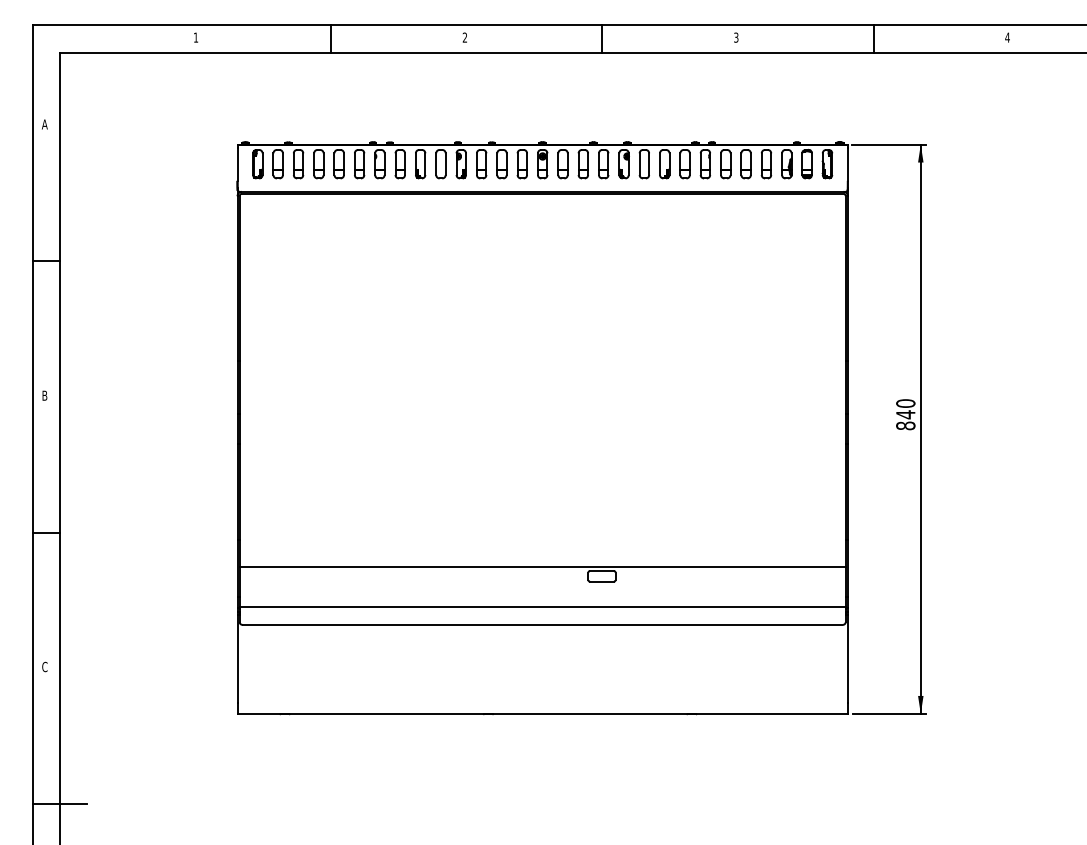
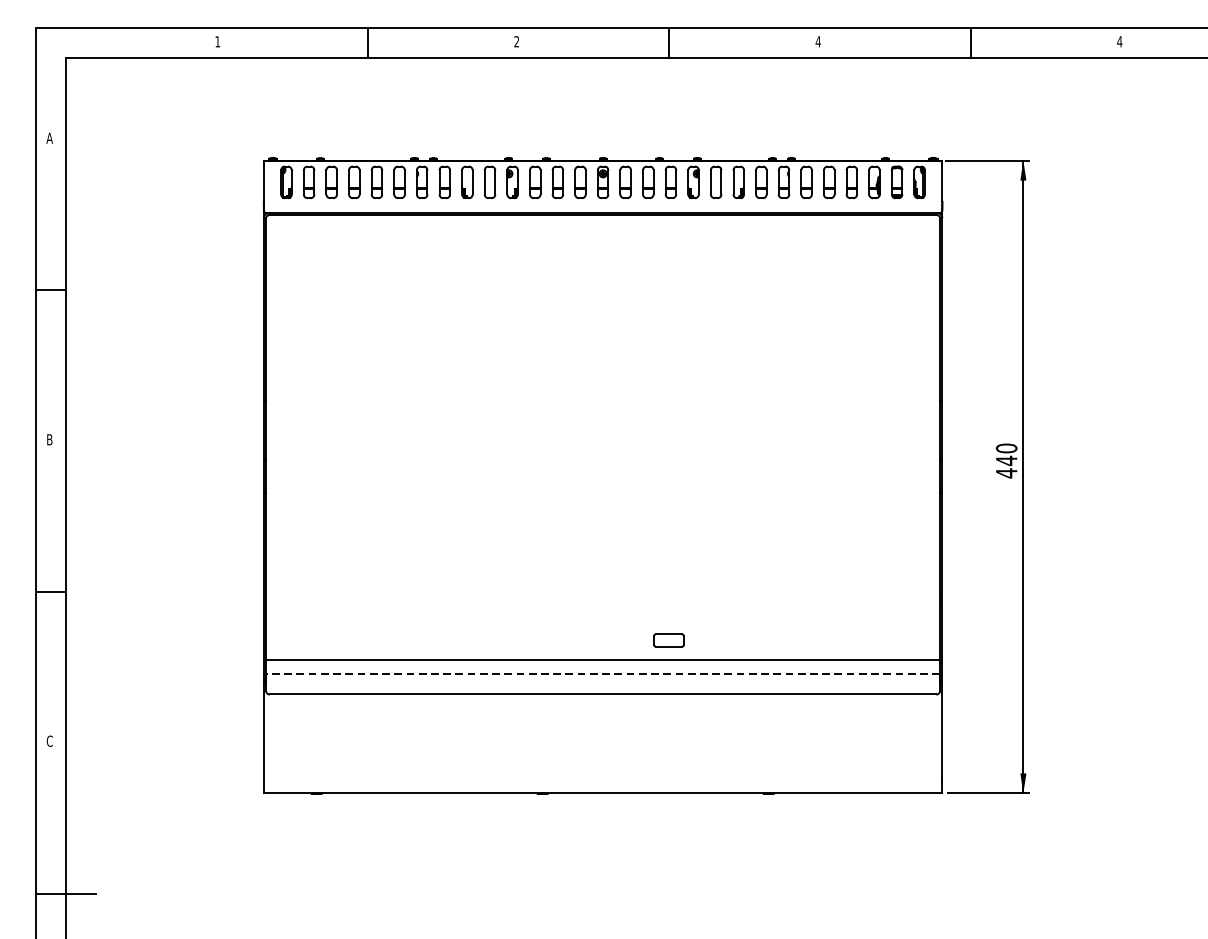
text: (735, 37) -> (817, 41), 3 -> 4
text: (905, 425) -> (1006, 472), 840 -> 440
line: (542, 566) -> (602, 659), moved
line: (542, 606) -> (602, 674), solid -> dashed

